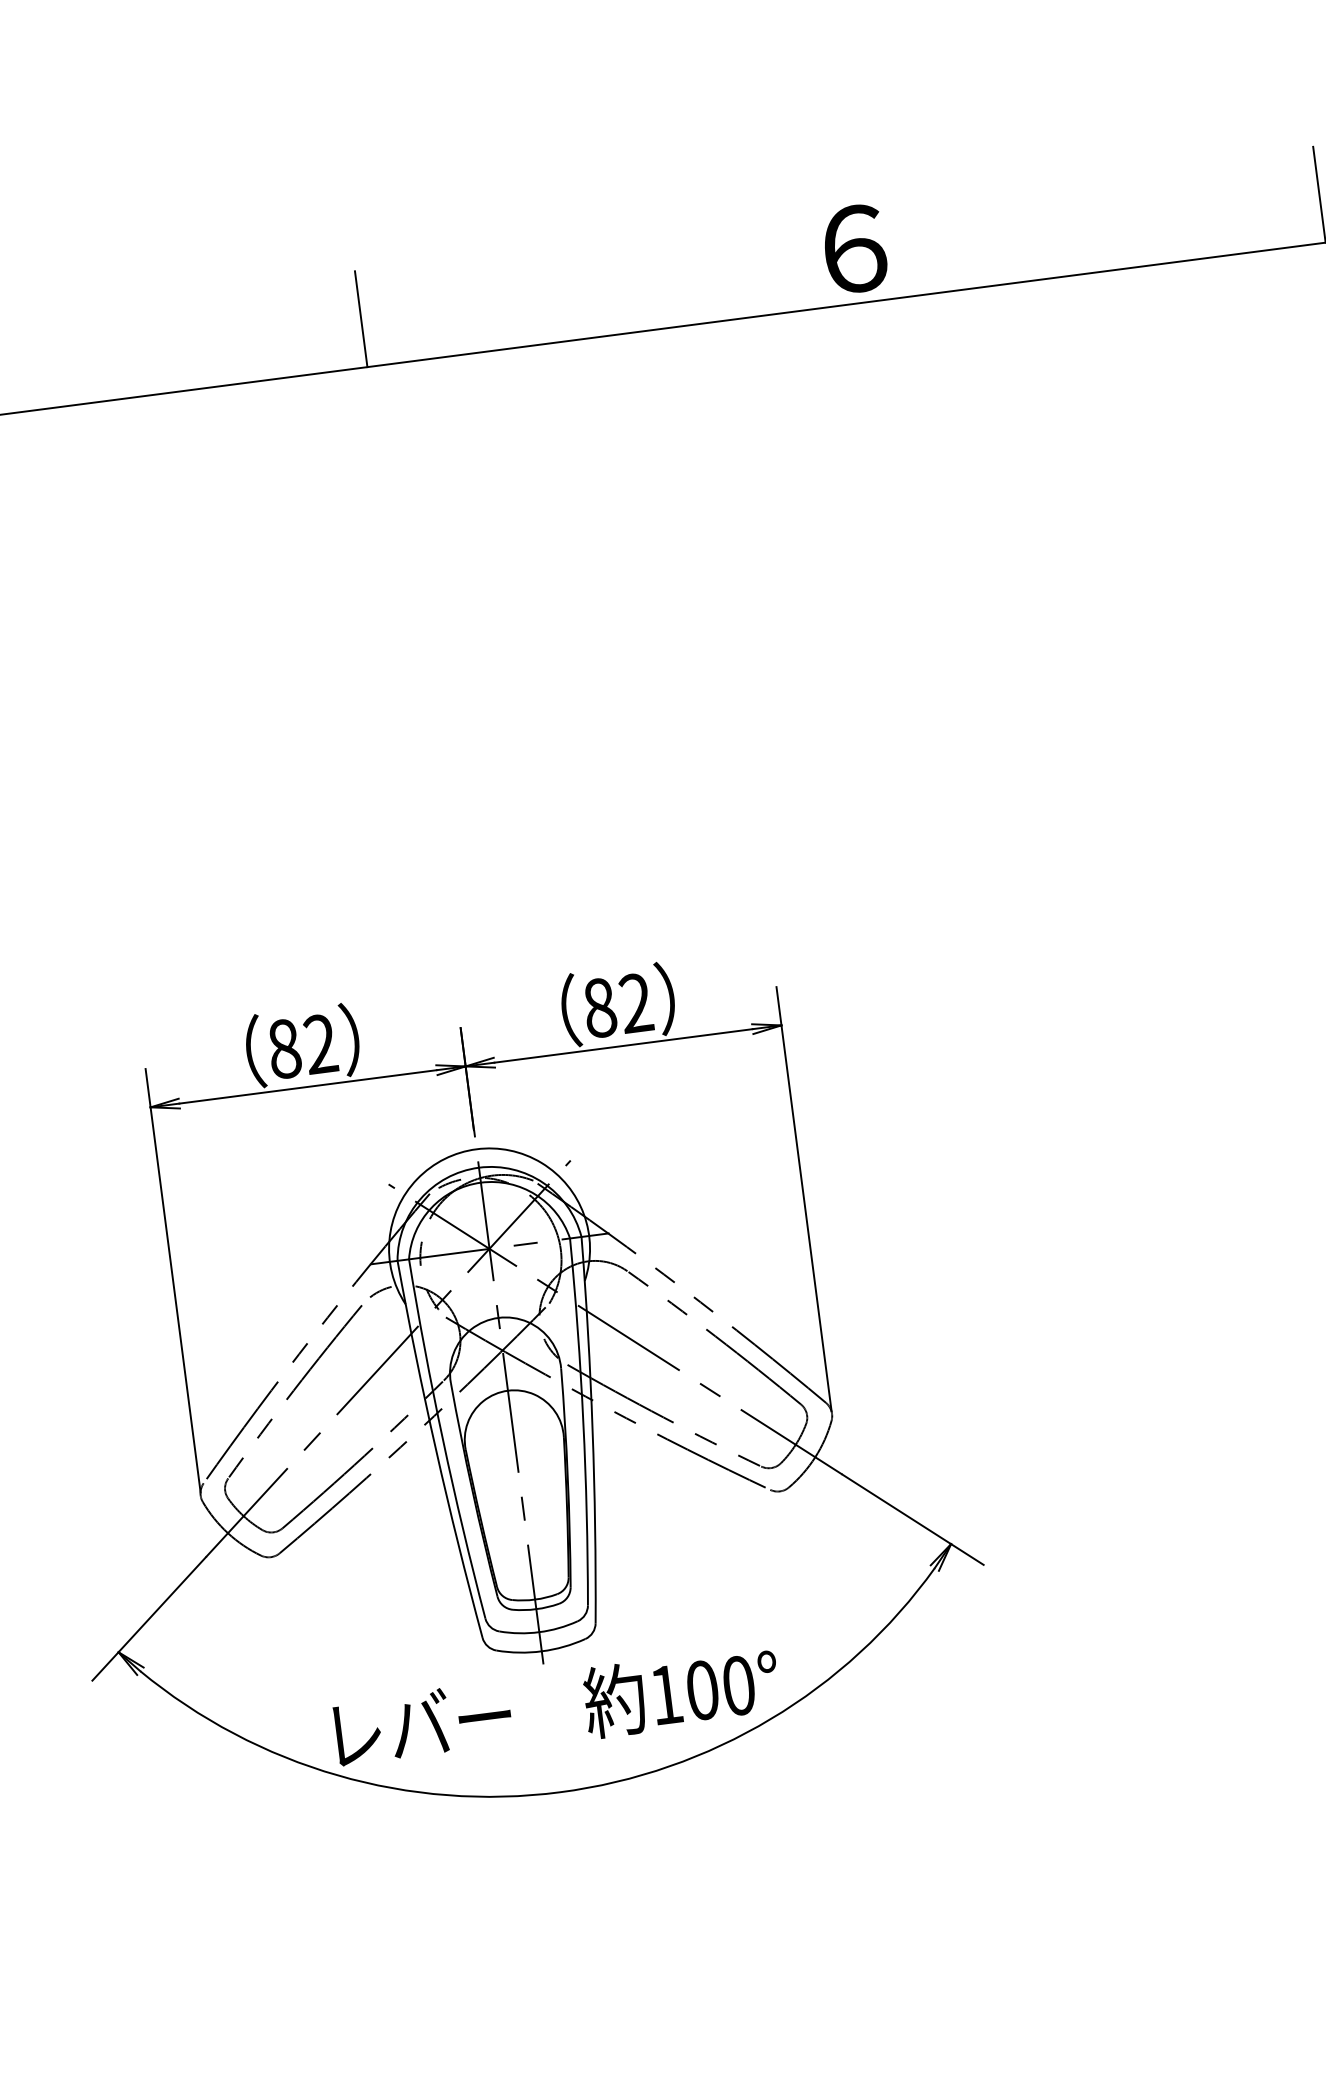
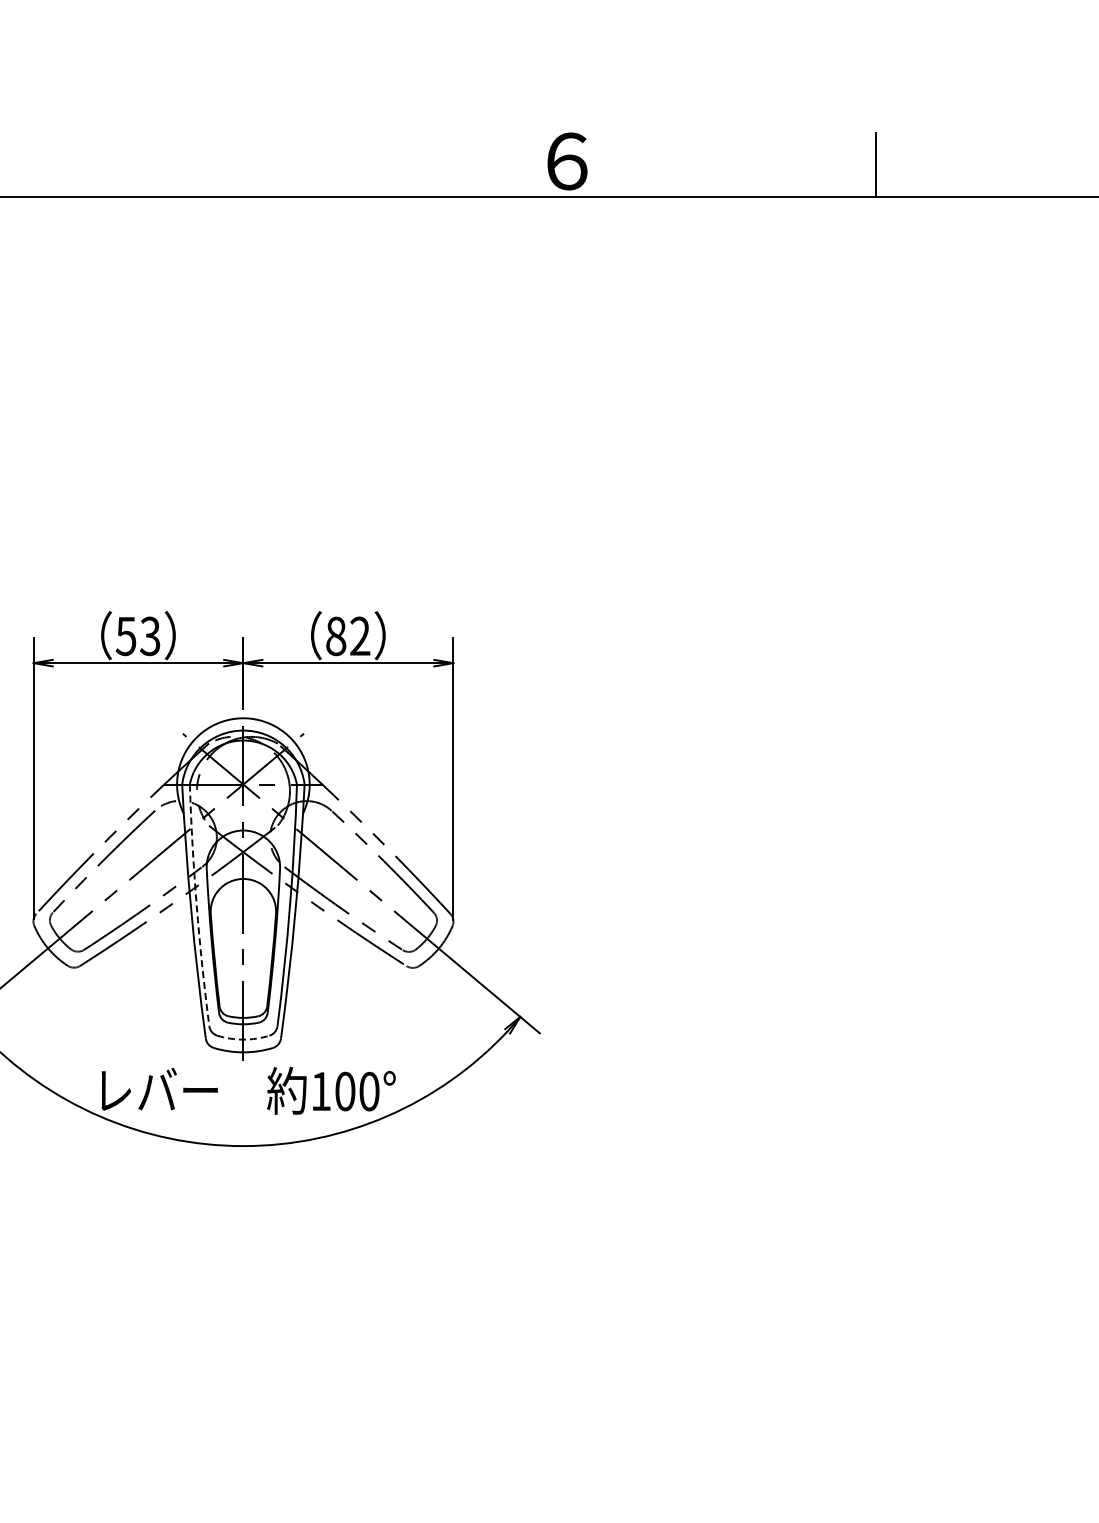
line: (361, 319) -> (238, 165), removed
text: (301, 1047) -> (137, 636), 82 -> 53
arc: (442, 1439) -> (196, 905), solid -> dashed
arc: (539, 1632) -> (243, 1039), solid -> dashed

